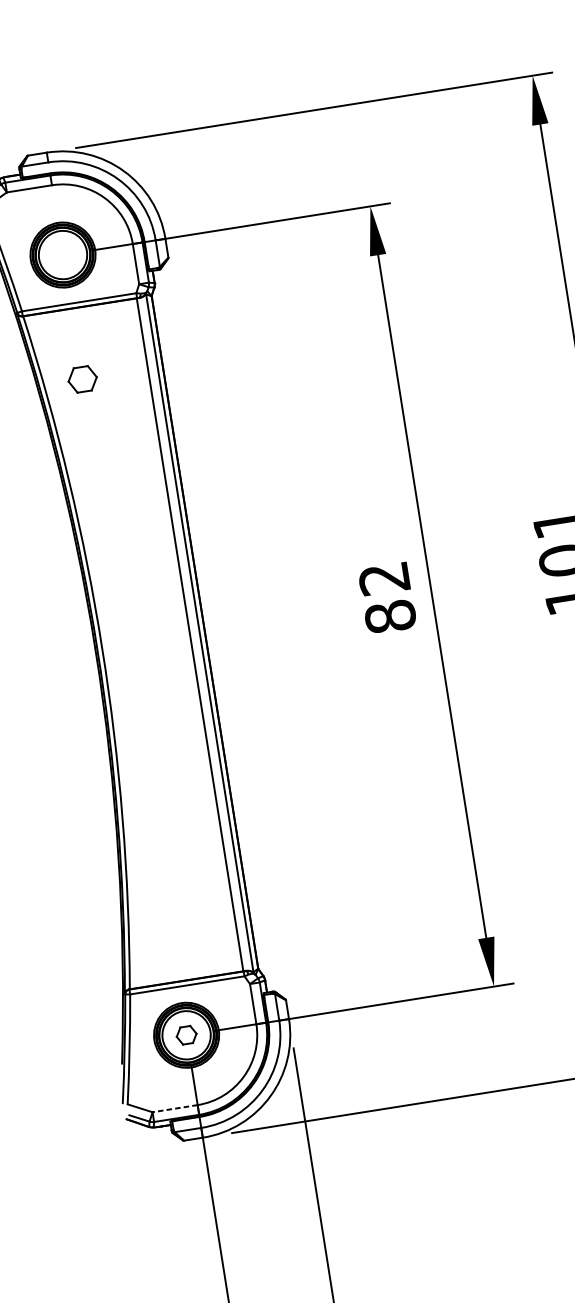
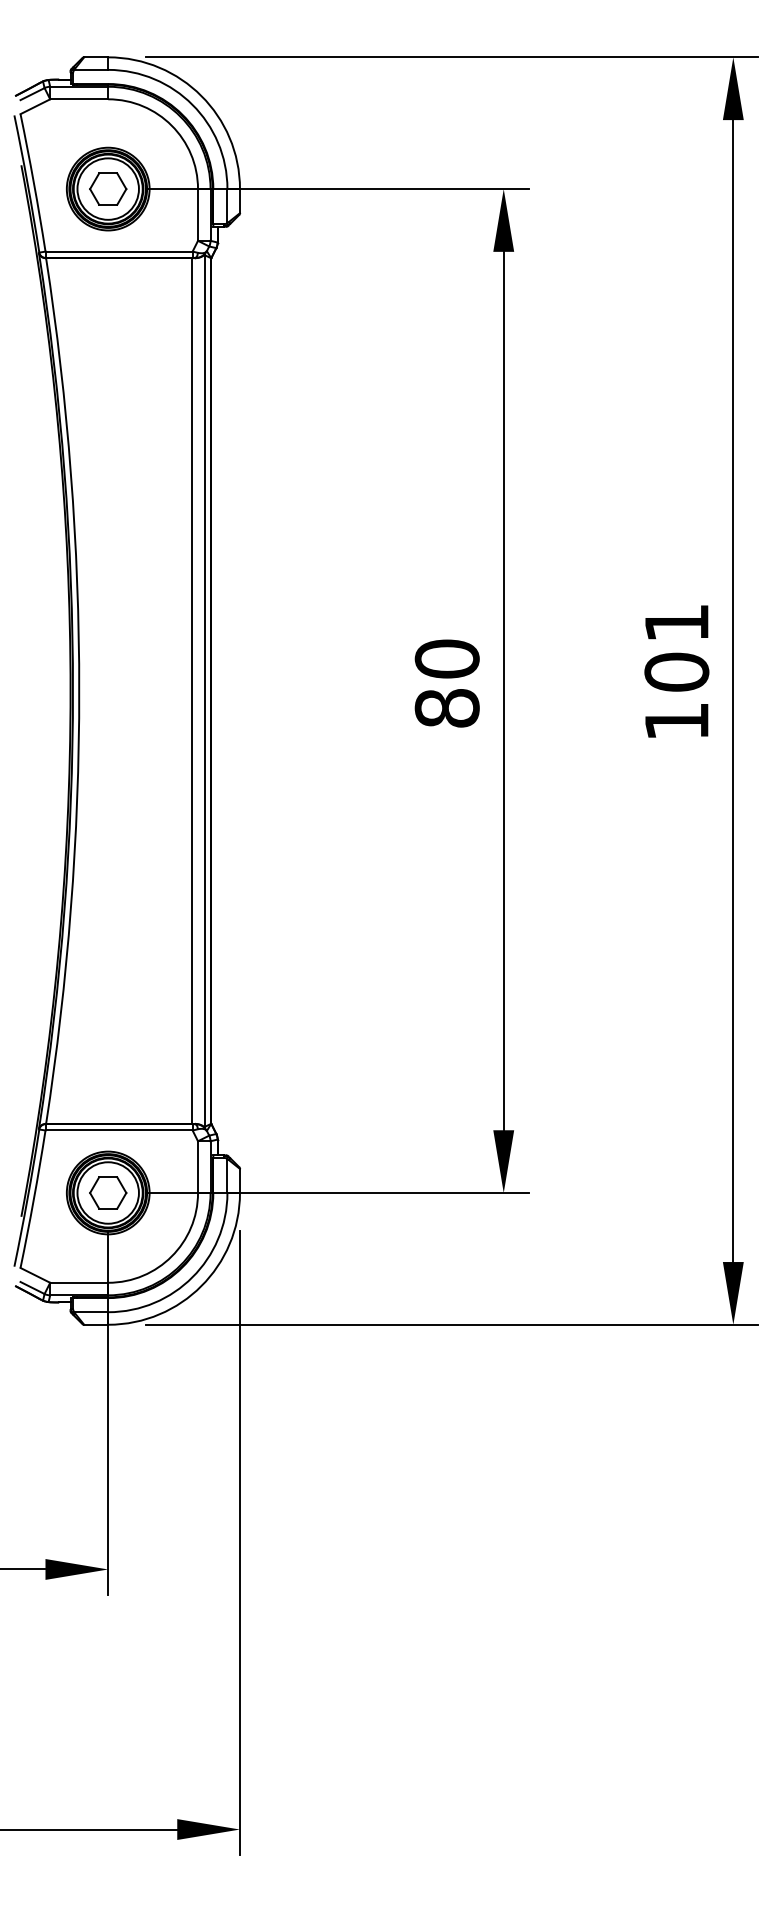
part: (82, 378) -> (108, 188), moved
text: (383, 578) -> (446, 658), 82 -> 80
part: (186, 1034) -> (108, 1192), size x1.43
line: (174, 1108) -> (78, 1282), dashed -> solid

